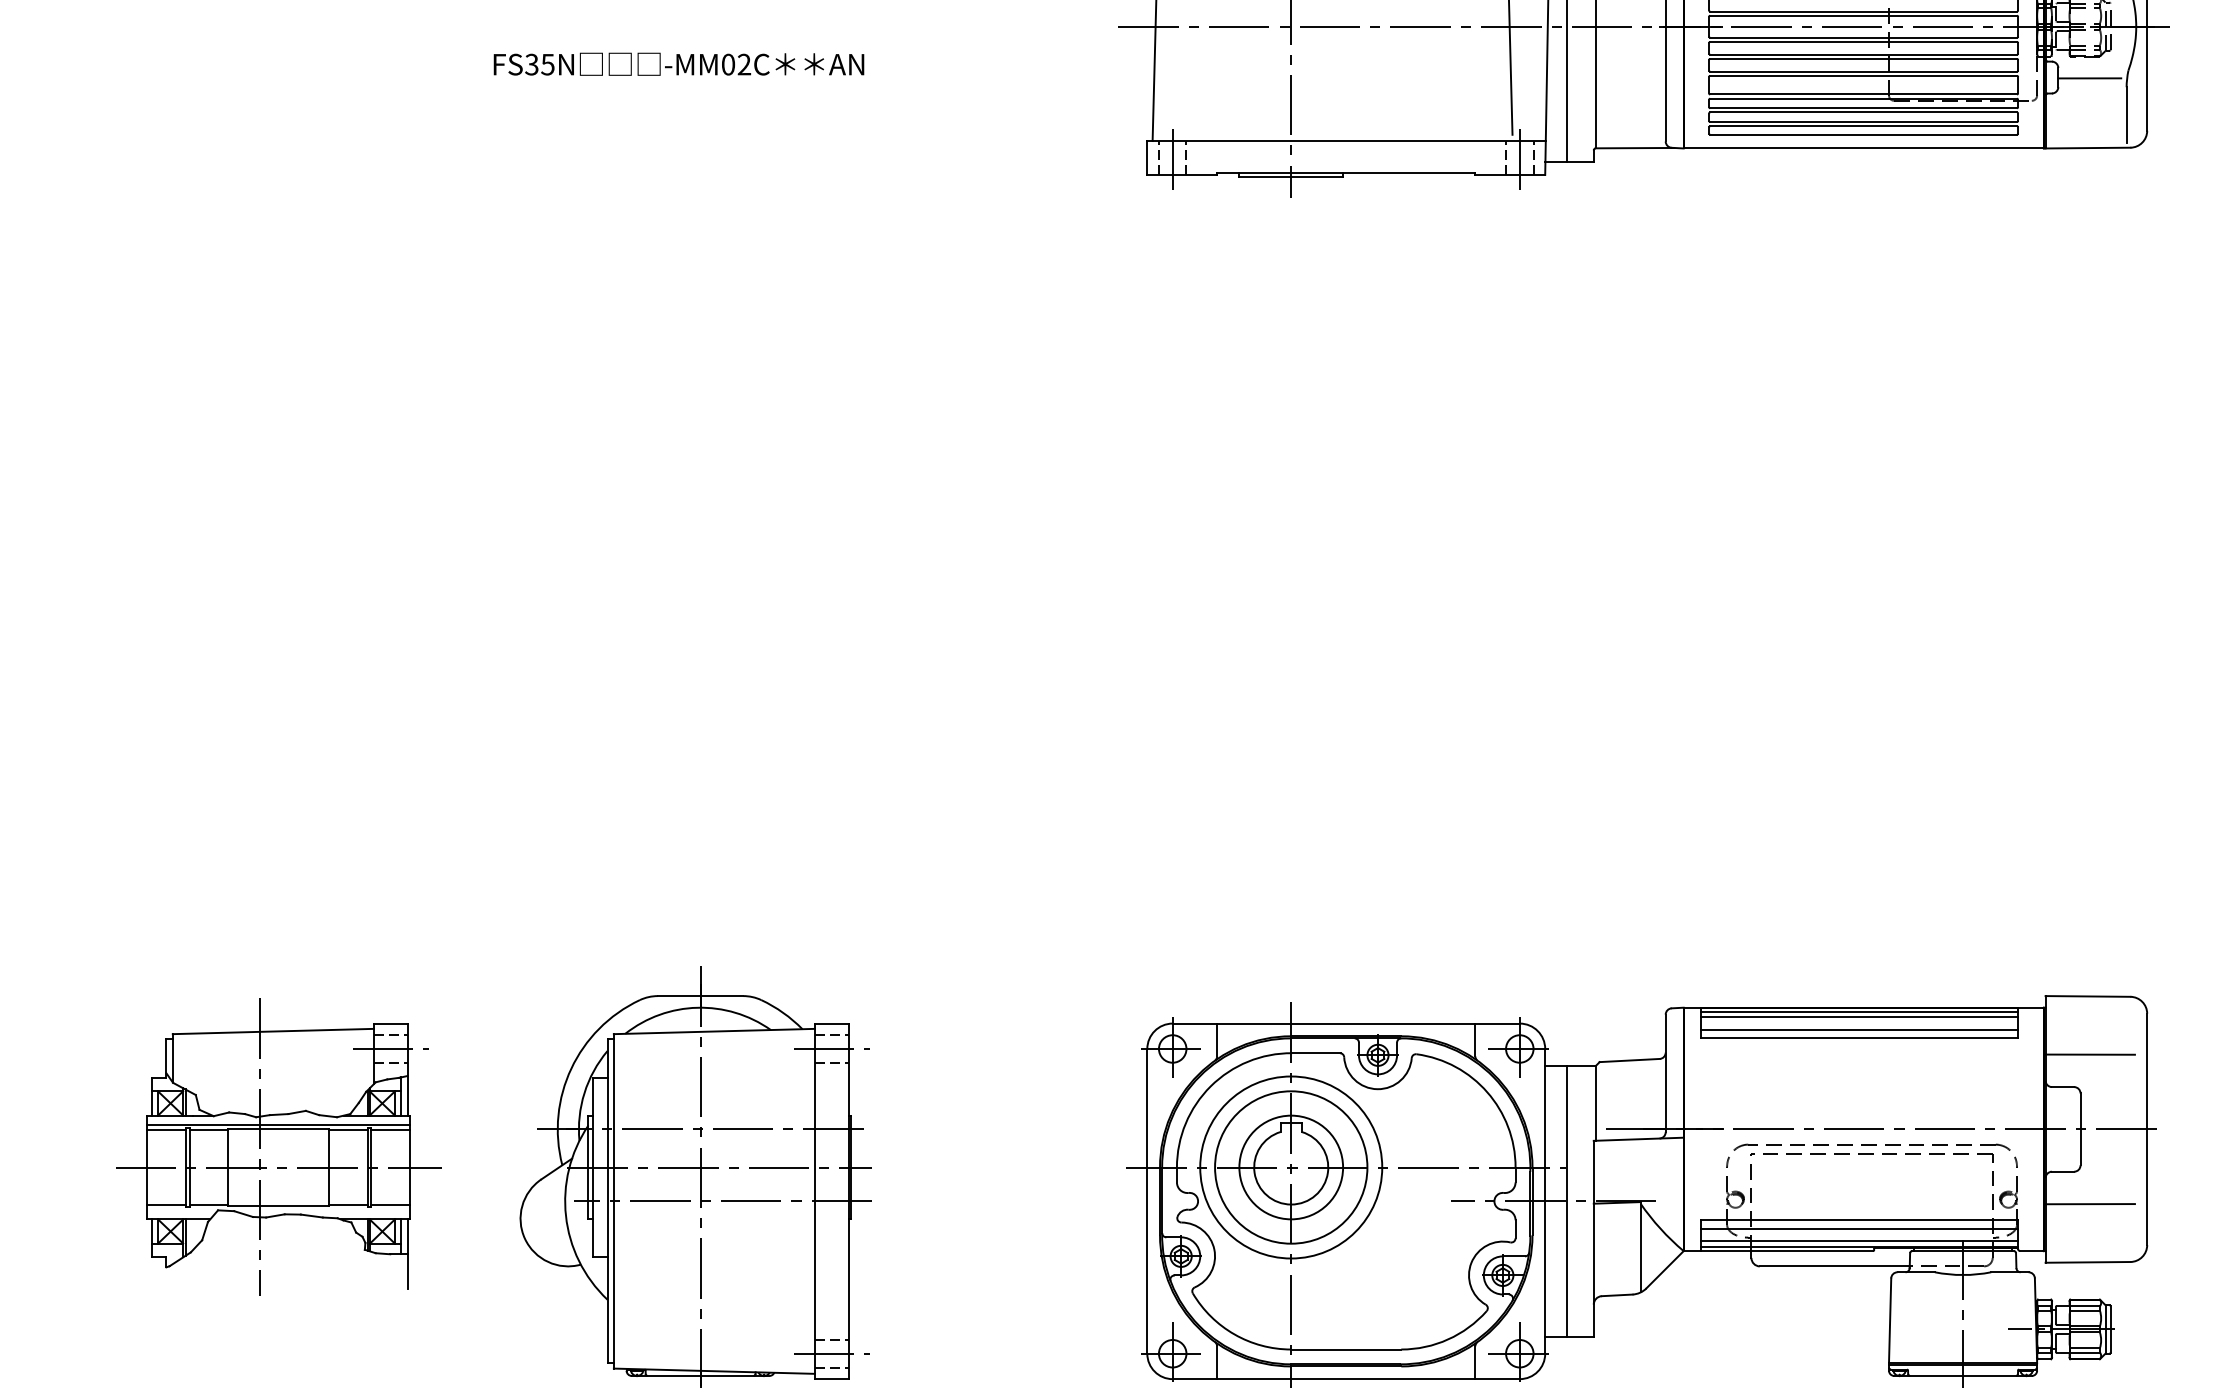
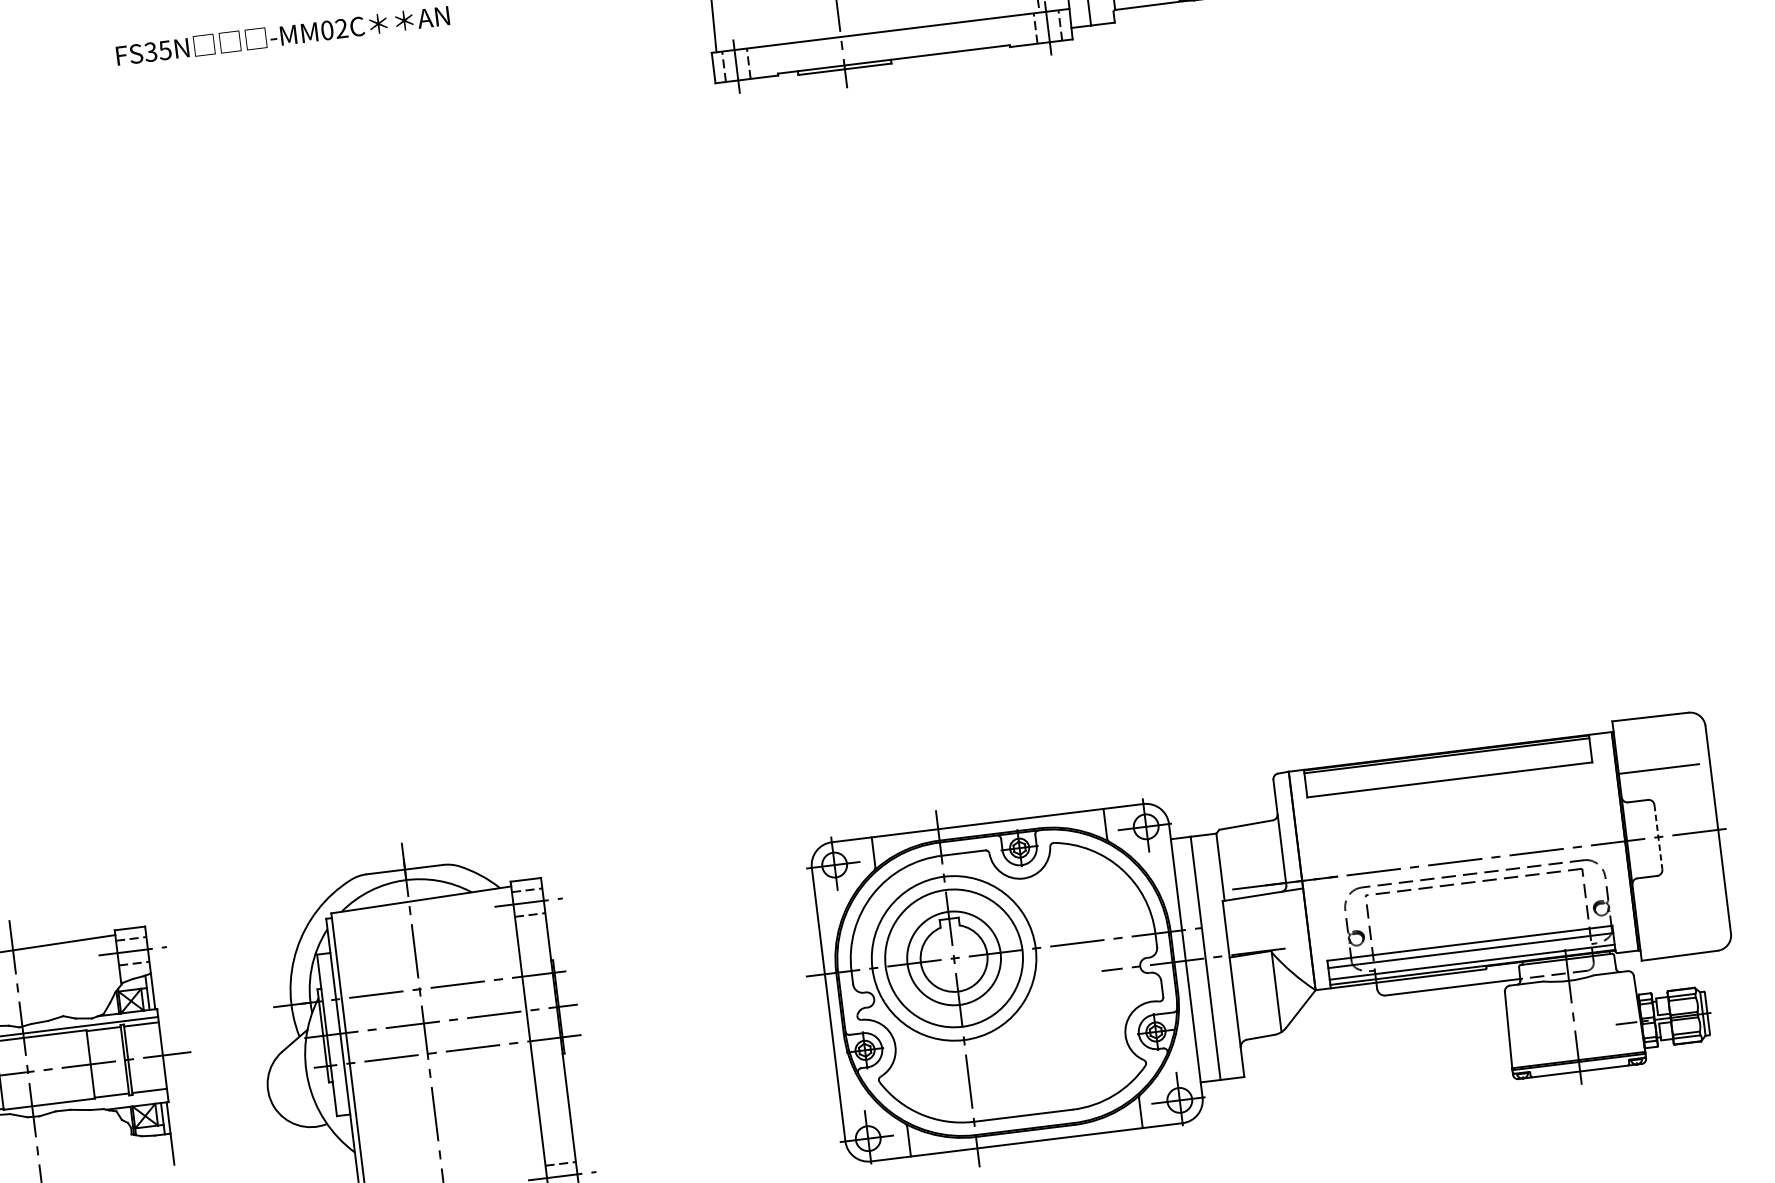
line: (1859, 1017) -> (1447, 761), removed
line: (1859, 1030) -> (1449, 772), removed
line: (2080, 1129) -> (1658, 837), solid -> dashed
line: (2089, 1204) -> (1674, 903), removed

